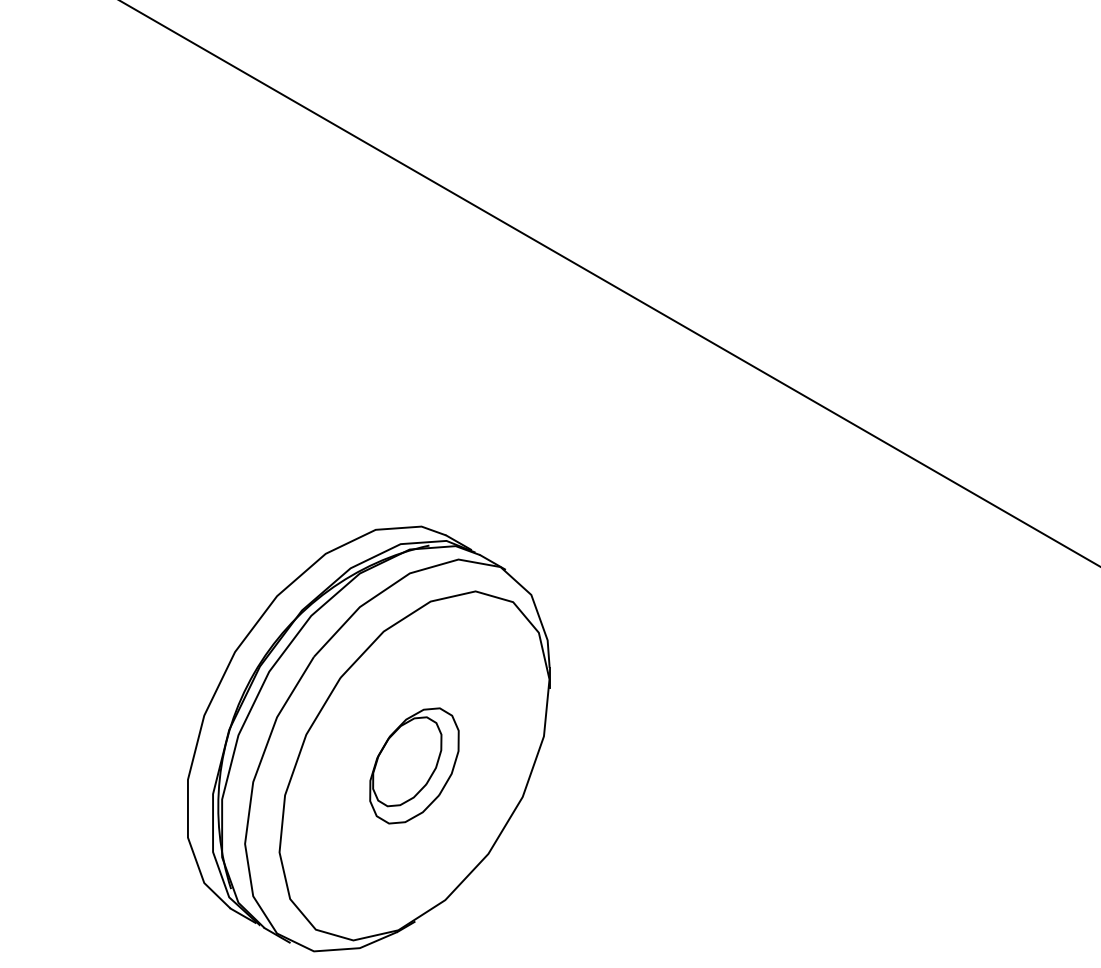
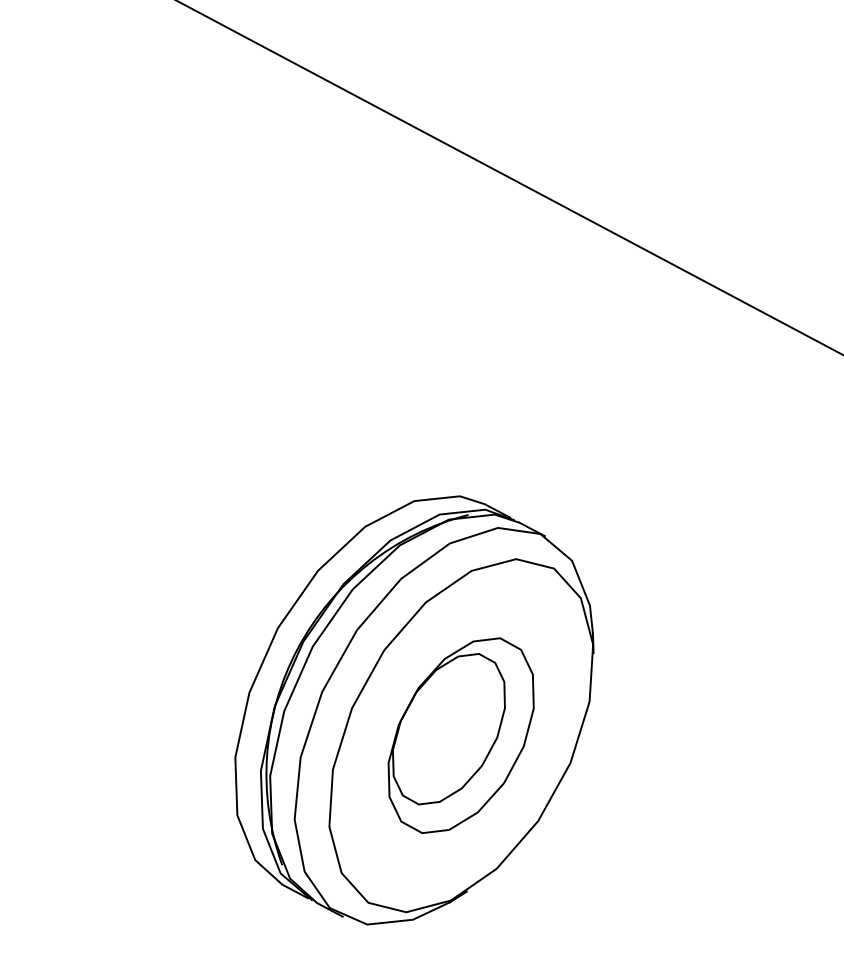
part: (414, 765) -> (461, 735), size x1.67

